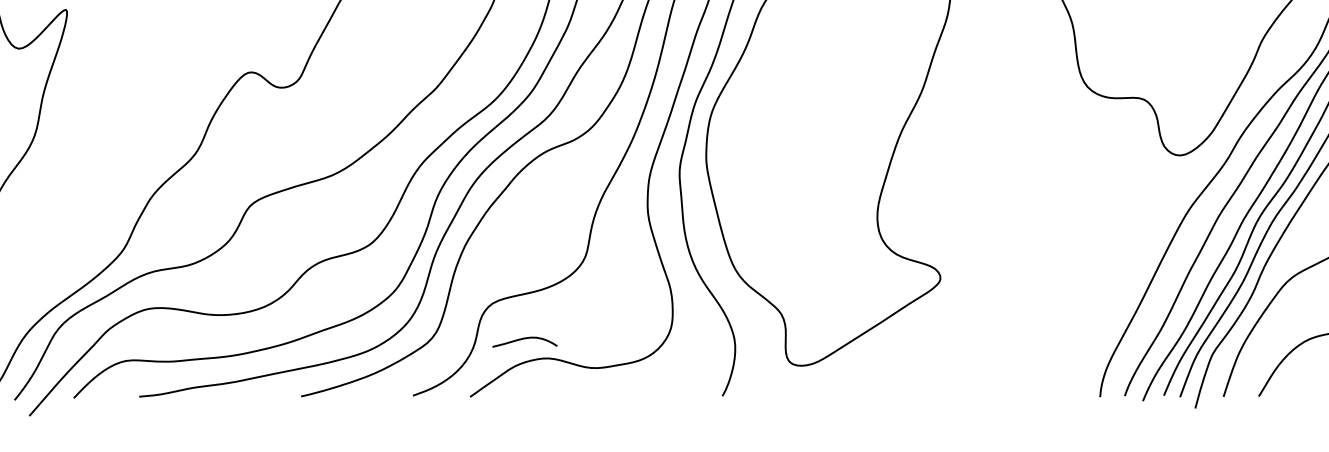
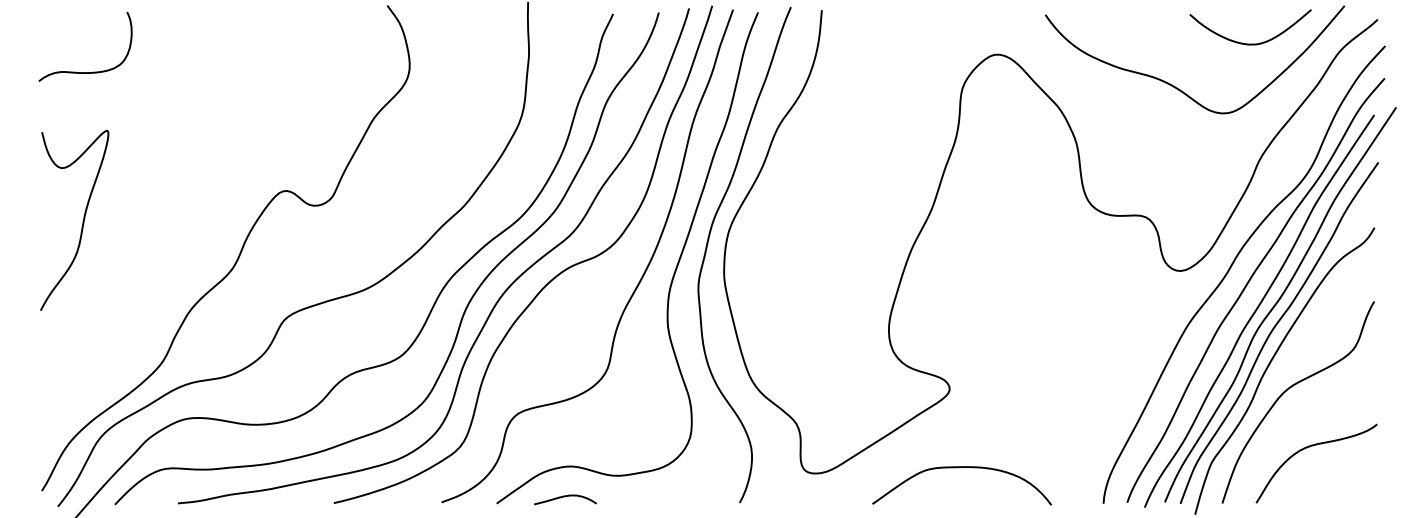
curve: (525, 339) -> (565, 497), moved
curve: (949, 360) -> (958, 468), added

